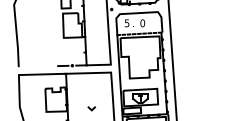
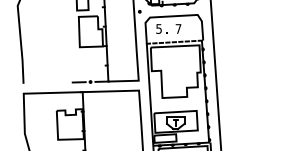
text: (142, 22) -> (178, 28), 0 -> 7
line: (90, 108) -> (113, 135), removed

